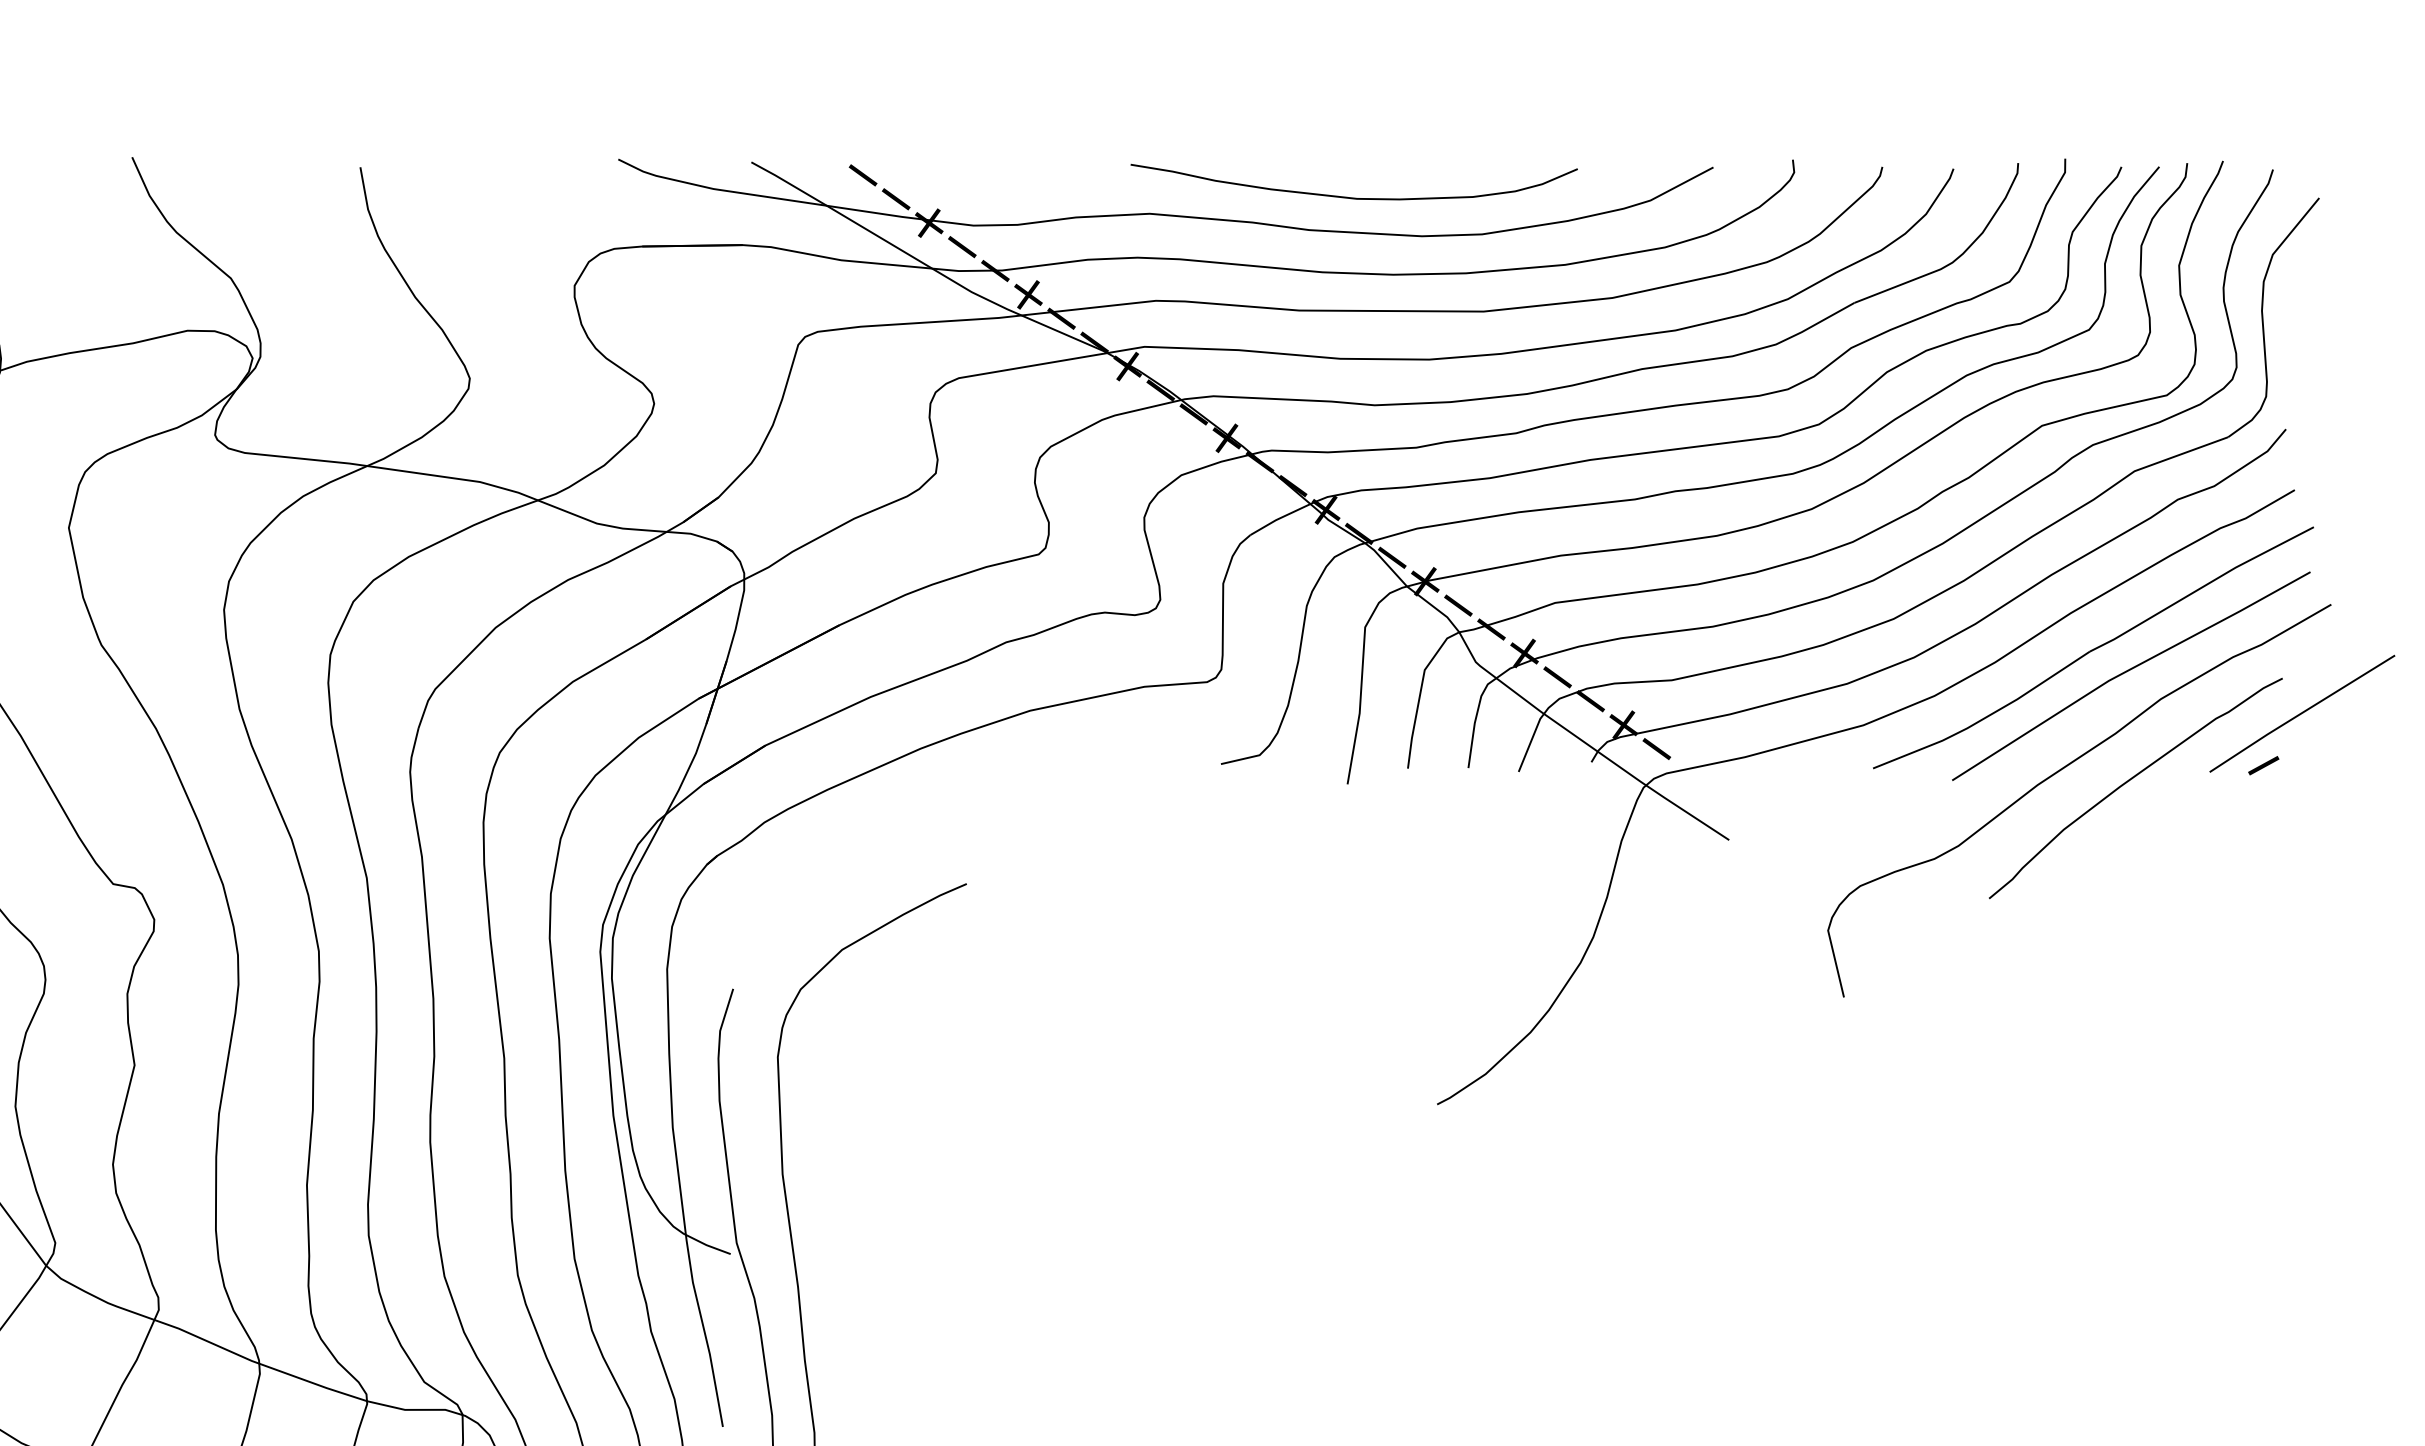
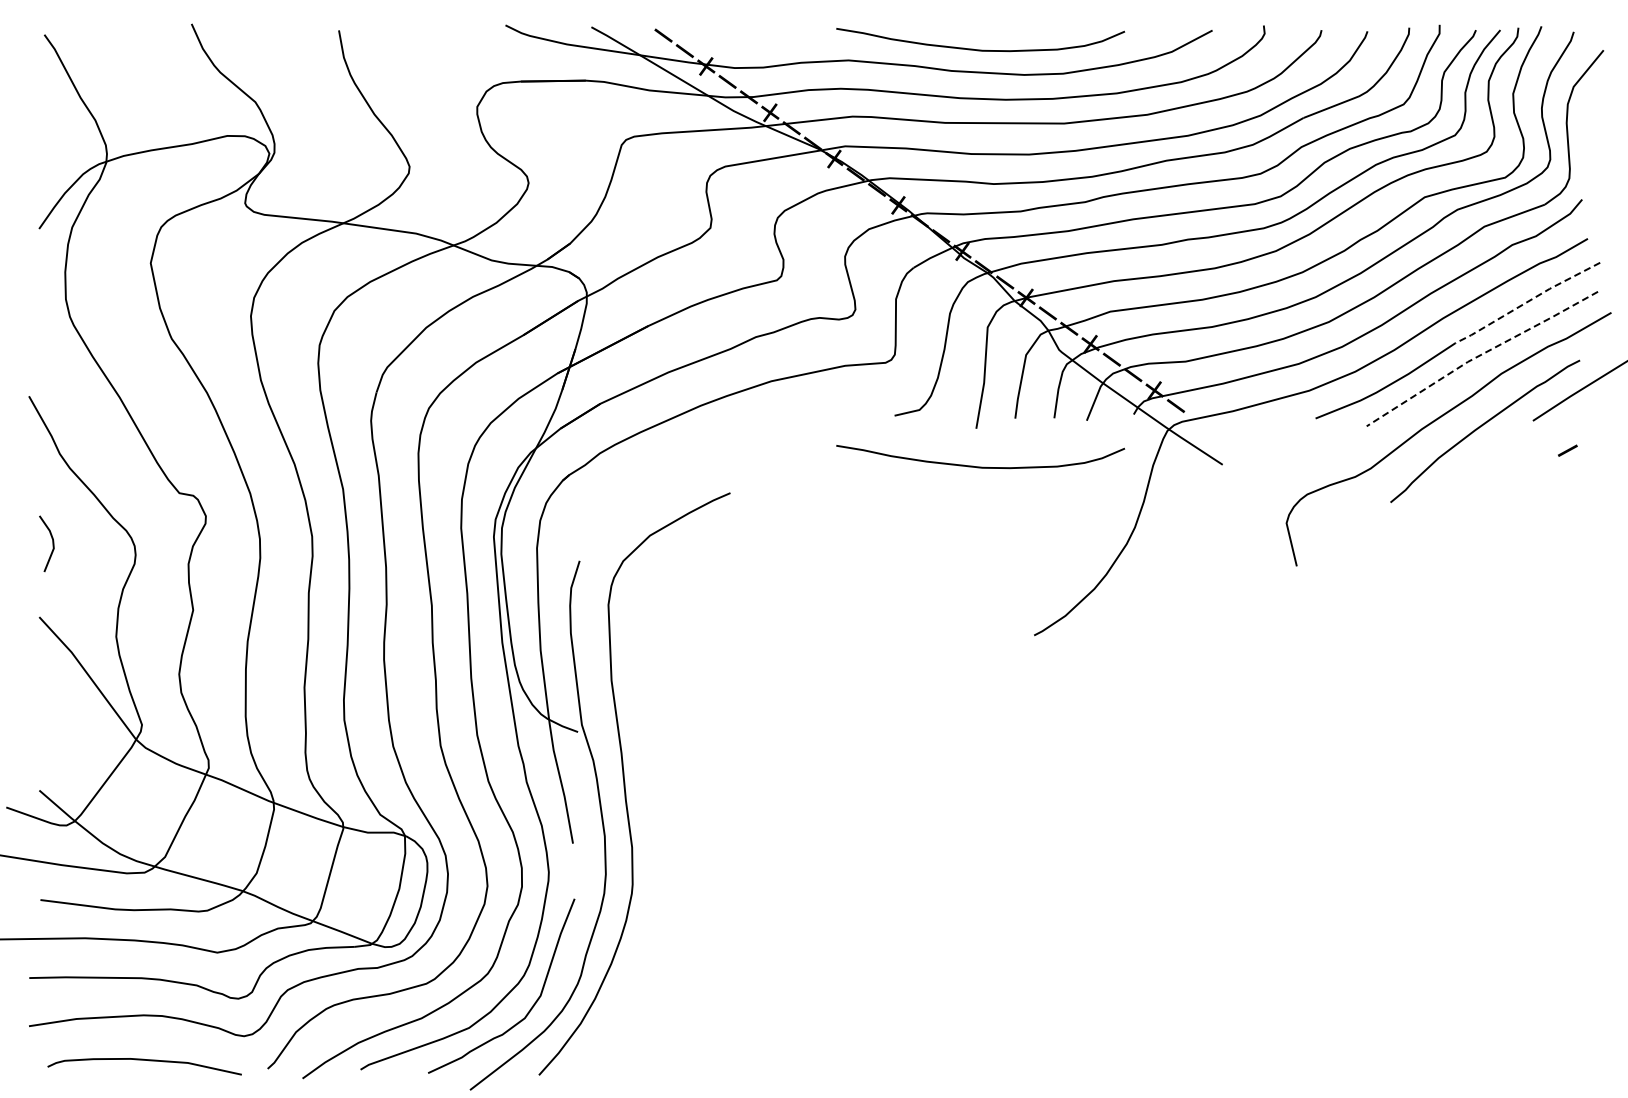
line: (2199, 588) -> (1526, 302), solid -> dashed
line: (2128, 670) -> (1480, 355), solid -> dashed
line: (2263, 765) -> (1567, 450), moved
curve: (1354, 842) -> (980, 466), added

